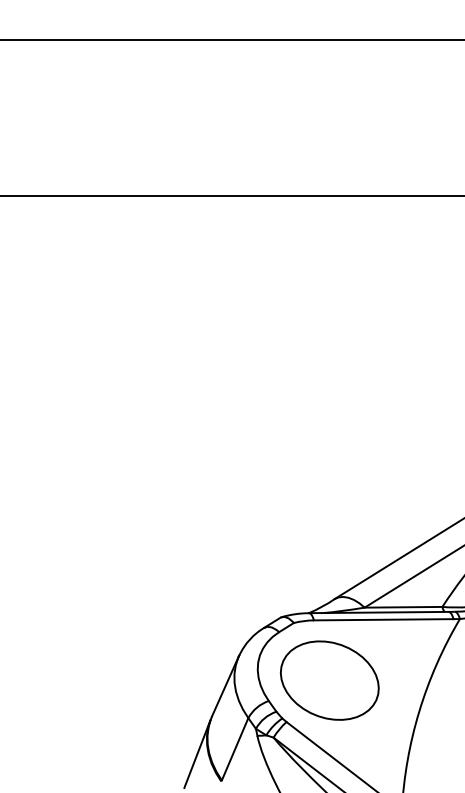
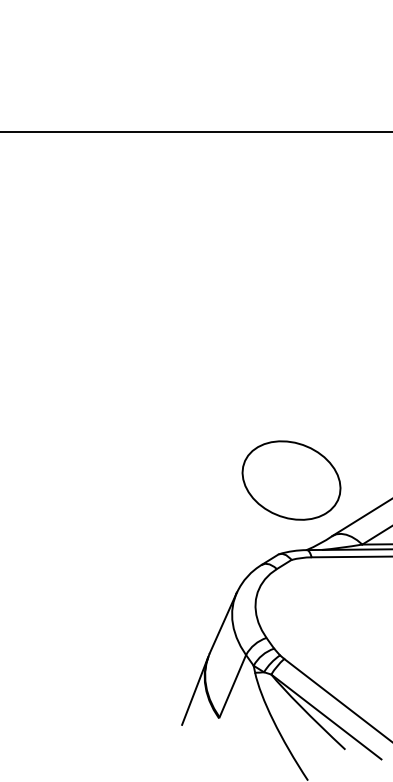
part: (329, 680) -> (291, 480), moved

